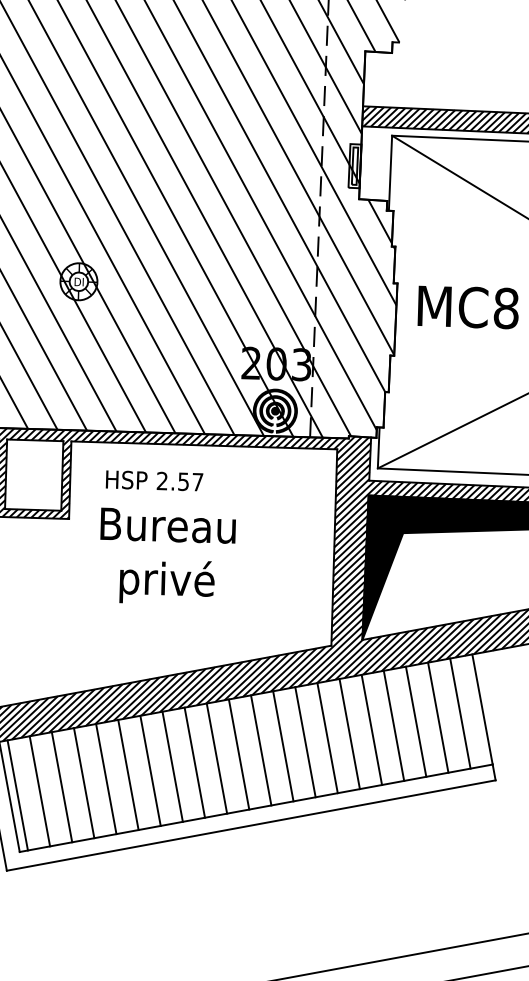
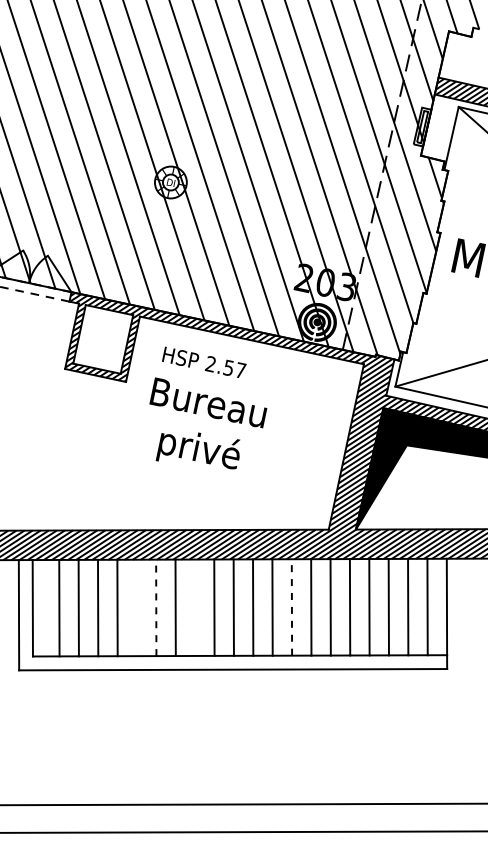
line: (304, 741) -> (291, 606), solid -> dashed
line: (194, 762) -> (194, 607), removed
line: (150, 770) -> (156, 607), solid -> dashed
line: (127, 774) -> (136, 607), removed
line: (17, 795) -> (39, 608), removed

